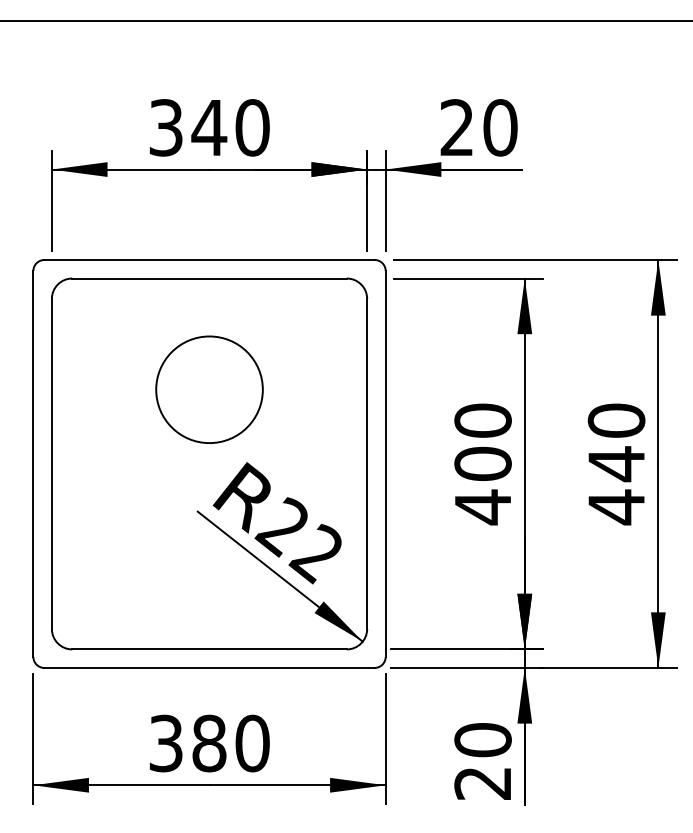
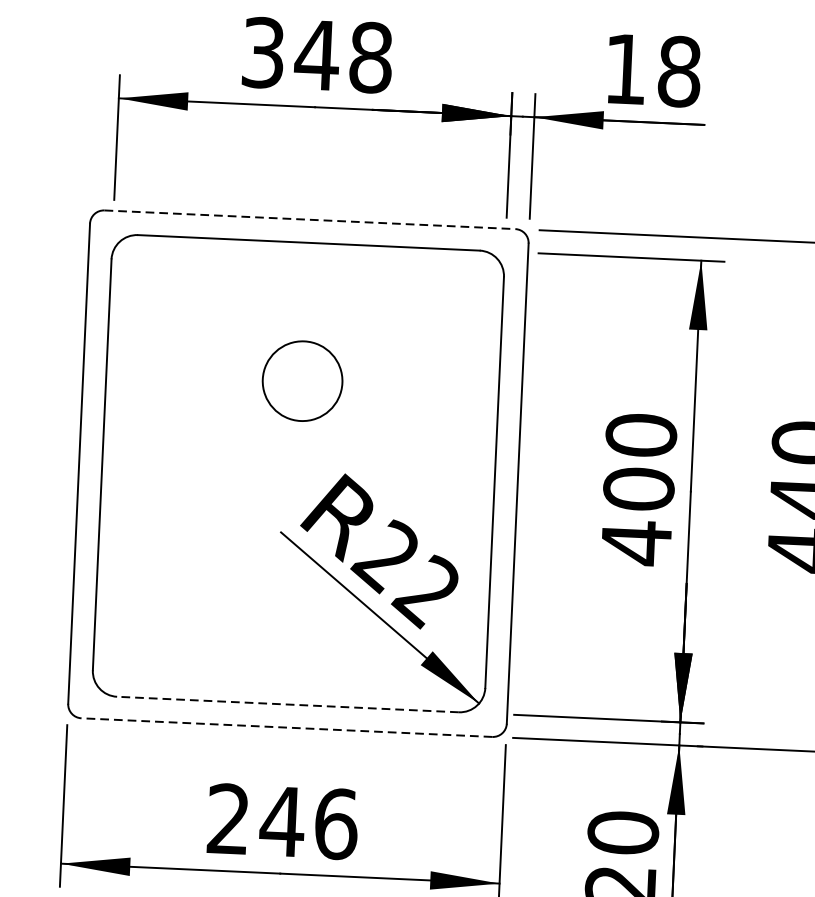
text: (252, 127) -> (370, 57), 340 -> 348
text: (478, 127) -> (652, 70), 20 -> 18
line: (210, 259) -> (311, 219), solid -> dashed
circle: (209, 389) -> (302, 380), size x0.6
line: (209, 649) -> (287, 704), solid -> dashed
line: (209, 667) -> (286, 727), solid -> dashed
text: (209, 743) -> (282, 821), 380 -> 246

